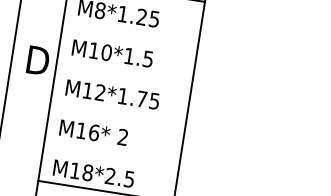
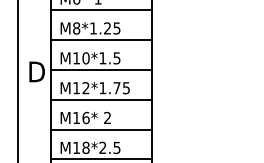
line: (130, 30) -> (100, 39), added
line: (123, 70) -> (100, 69), added
line: (117, 110) -> (100, 99), added
line: (111, 151) -> (100, 129), added

